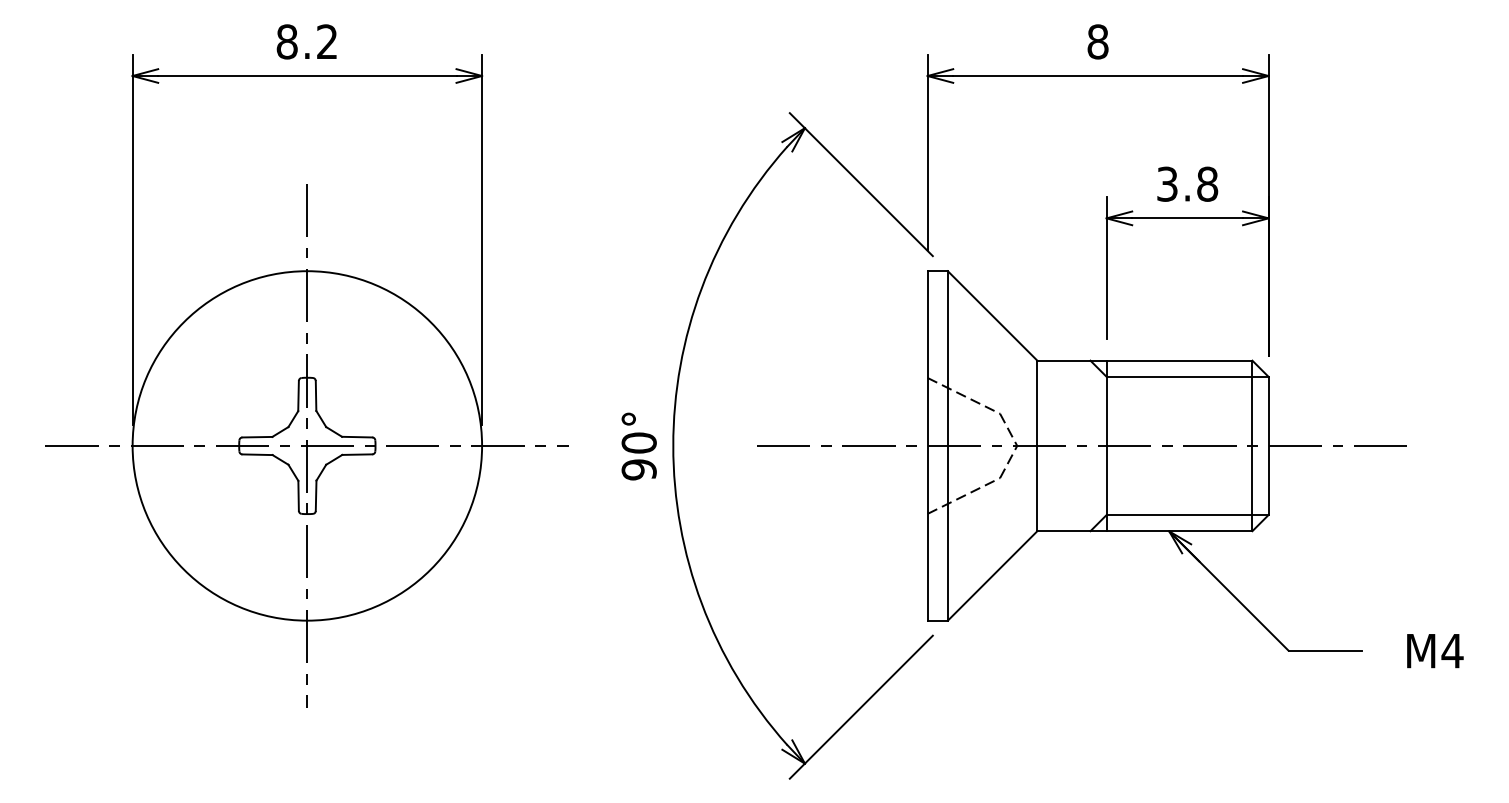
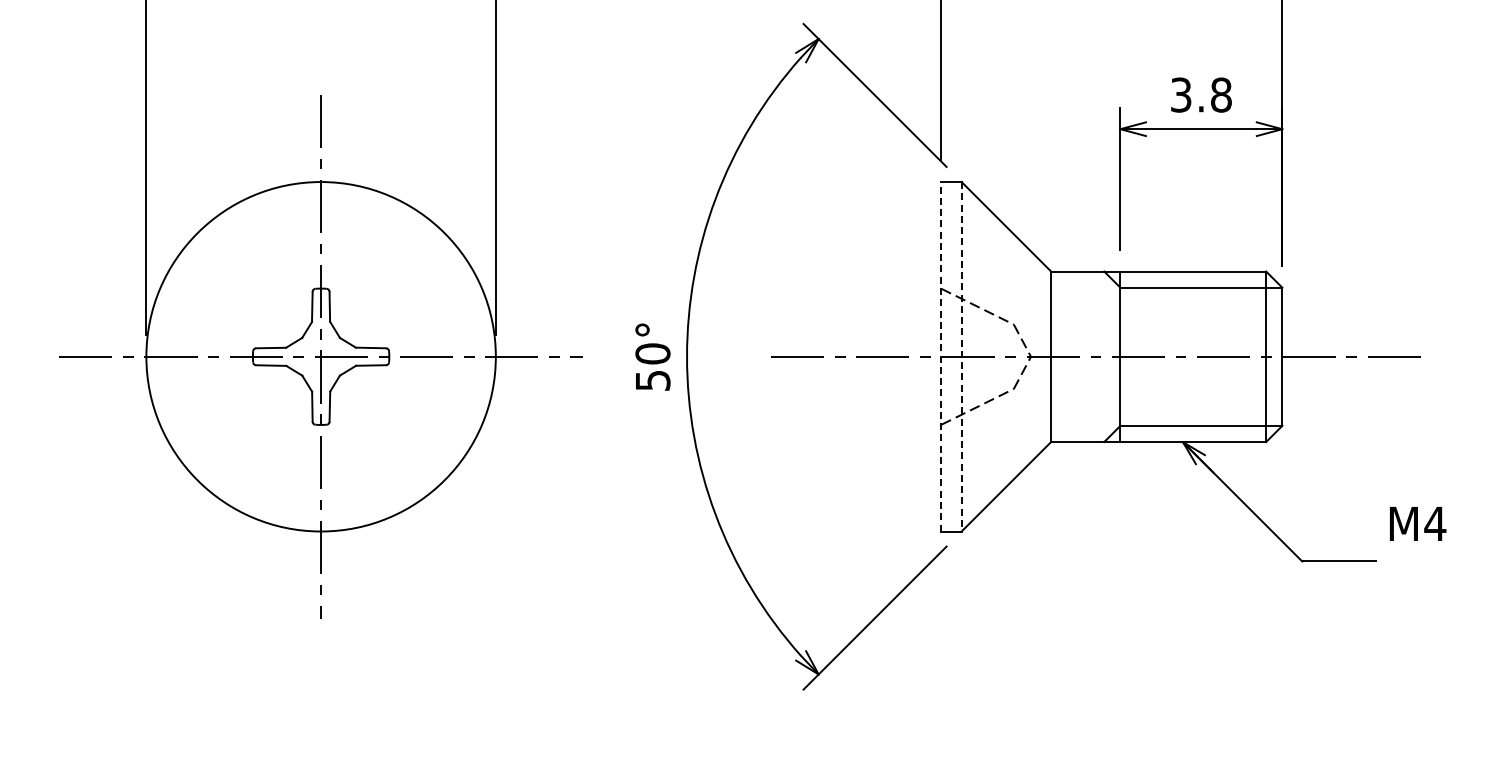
line: (927, 445) -> (941, 356), solid -> dashed
line: (947, 445) -> (961, 356), solid -> dashed
text: (638, 469) -> (652, 380), 90° -> 50°
text: (1435, 651) -> (1418, 524), moved

